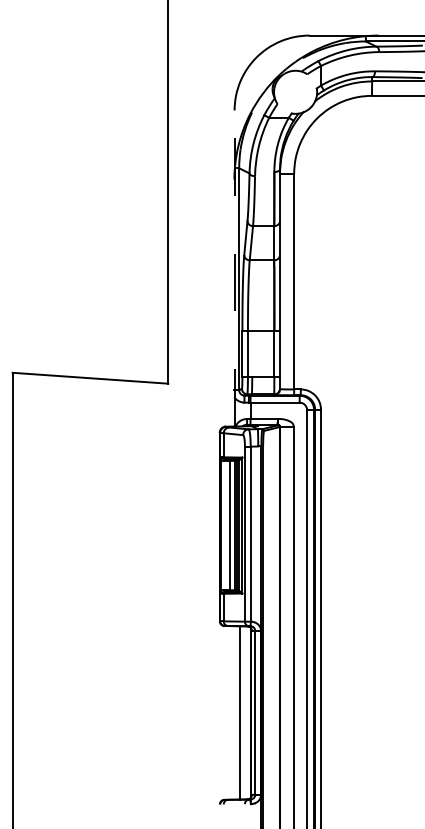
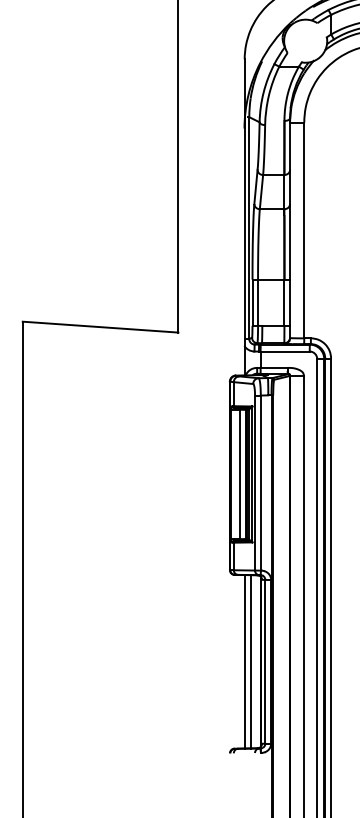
line: (234, 268) -> (244, 217), dashed -> solid
line: (234, 712) -> (244, 661), added

